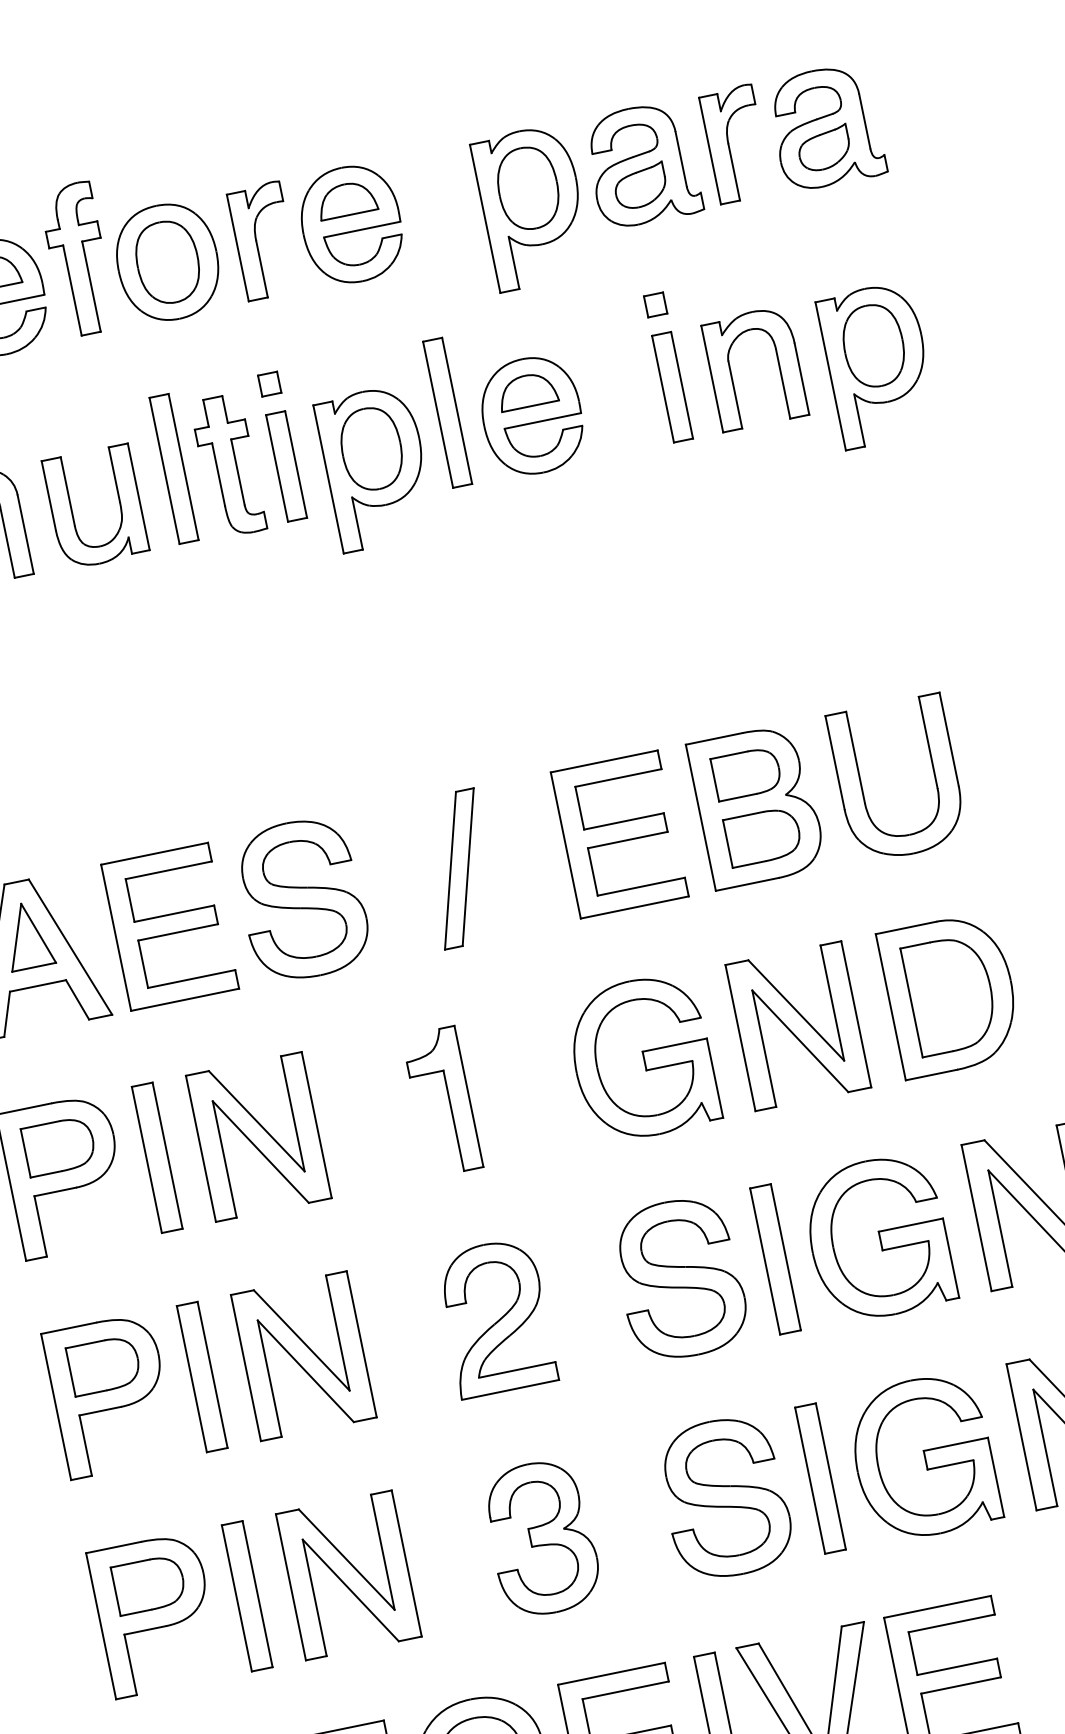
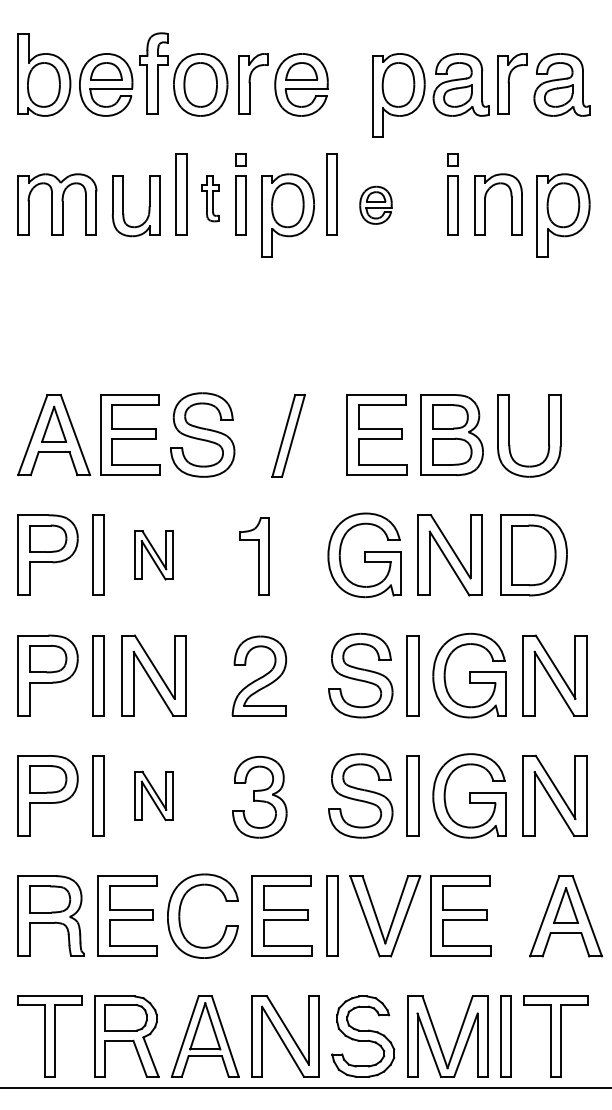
part: (531, 416) -> (375, 205), size x0.6
part: (228, 465) -> (210, 198), size x0.6
part: (257, 1137) -> (153, 555), size x0.6
part: (347, 1574) -> (153, 795), size x0.6

